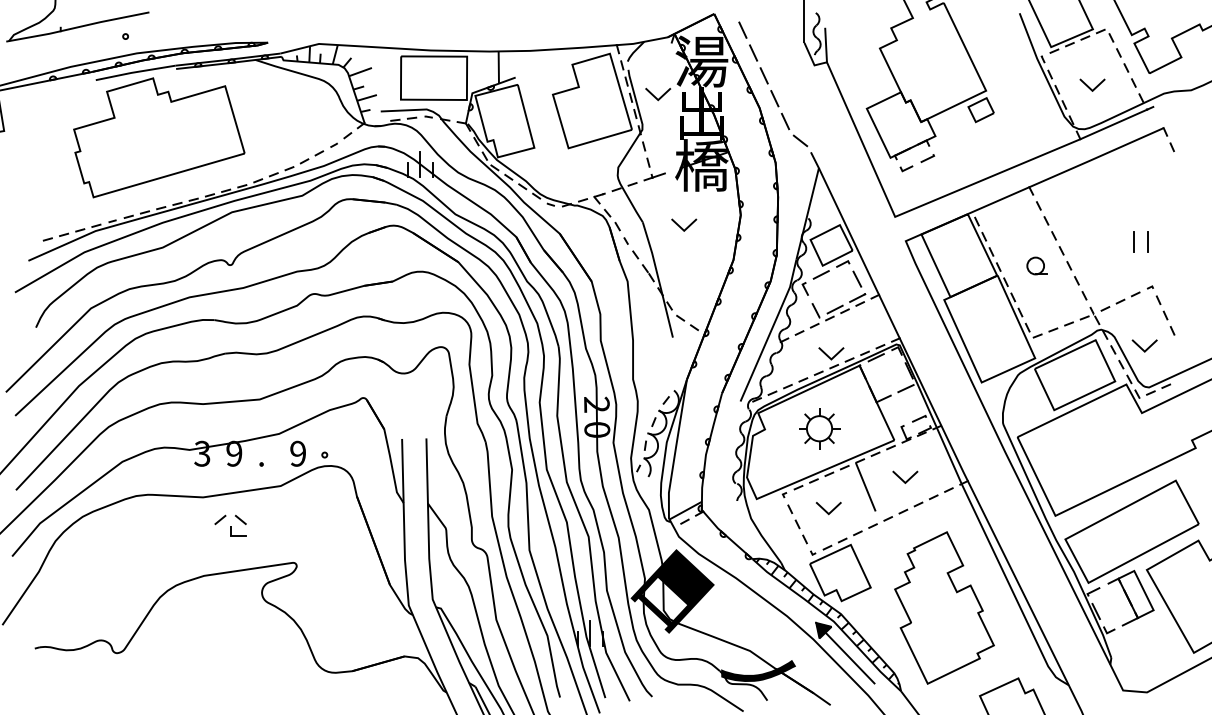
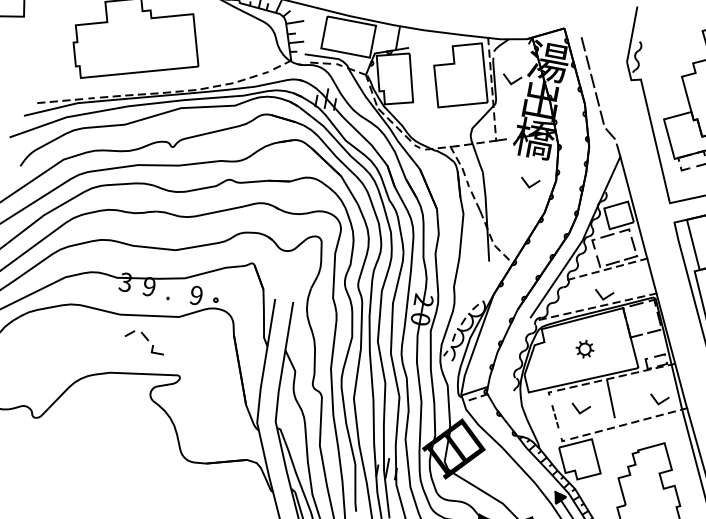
line: (825, 45) -> (642, 67), removed
line: (681, 226) -> (527, 183), moved
part: (819, 428) -> (584, 348), size x0.6
line: (902, 478) -> (656, 400), moved
part: (797, 524) -> (555, 416), size x0.7
part: (238, 531) -> (158, 350), moved

